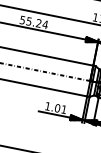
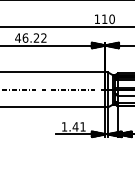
text: (33, 21) -> (30, 37), 55.24 -> 46.22
text: (57, 107) -> (75, 126), 1.01 -> 1.41

